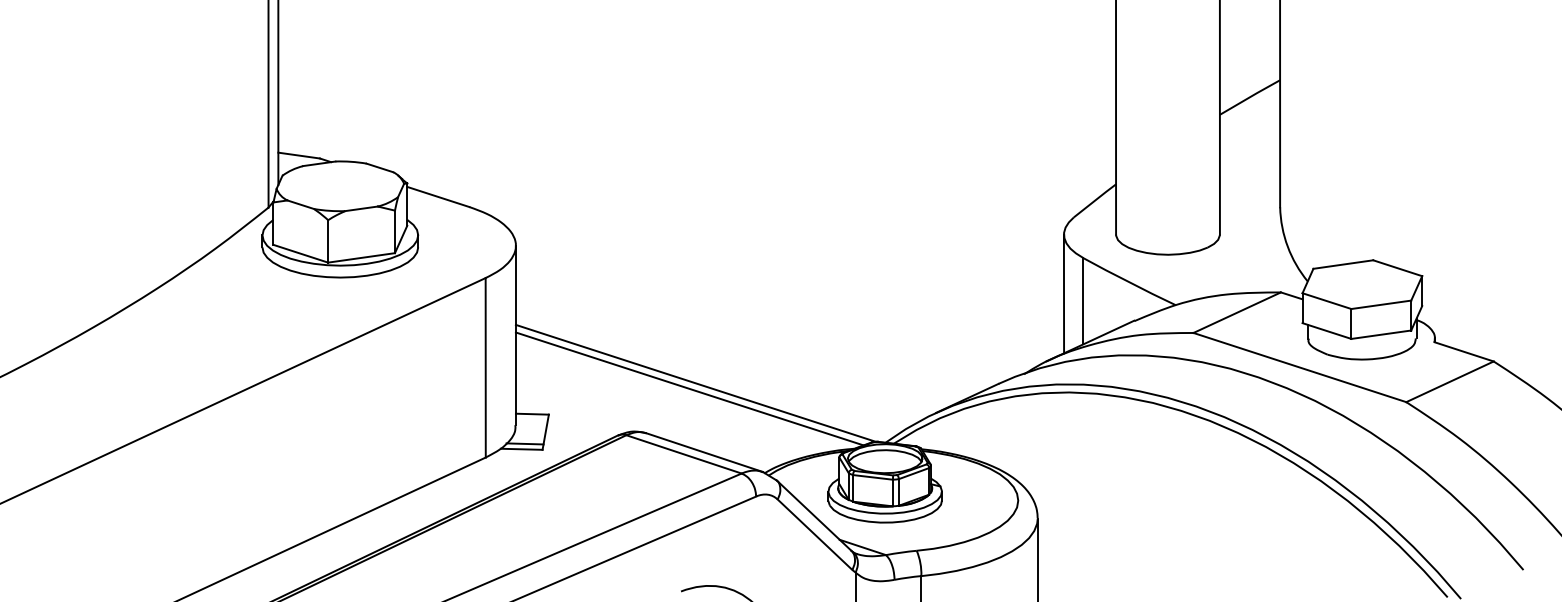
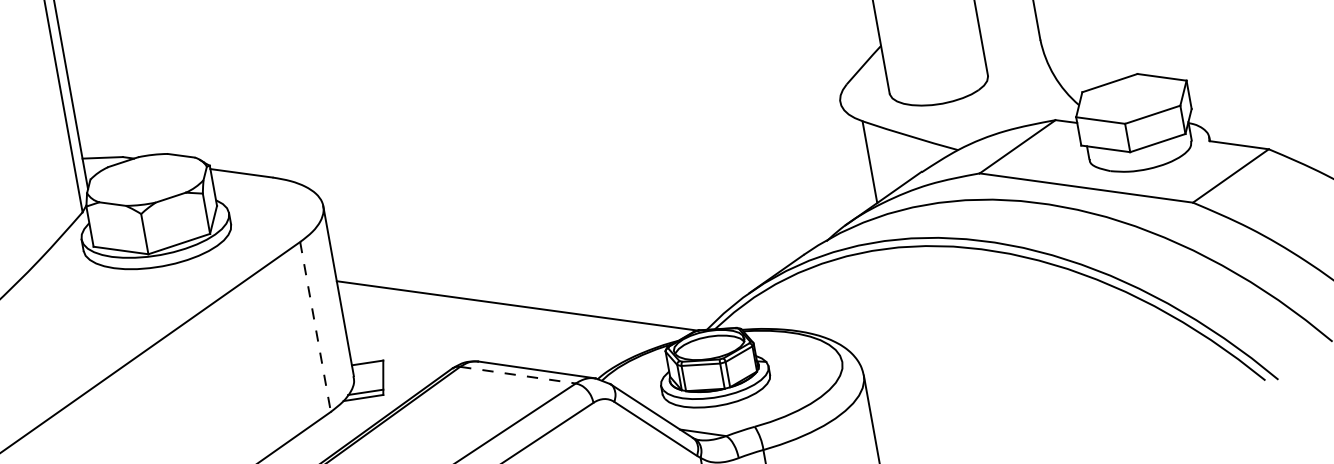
line: (1063, 293) -> (849, 158), removed
line: (485, 367) -> (315, 326), solid -> dashed
line: (689, 388) -> (511, 311), removed
line: (684, 454) -> (518, 375), solid -> dashed

